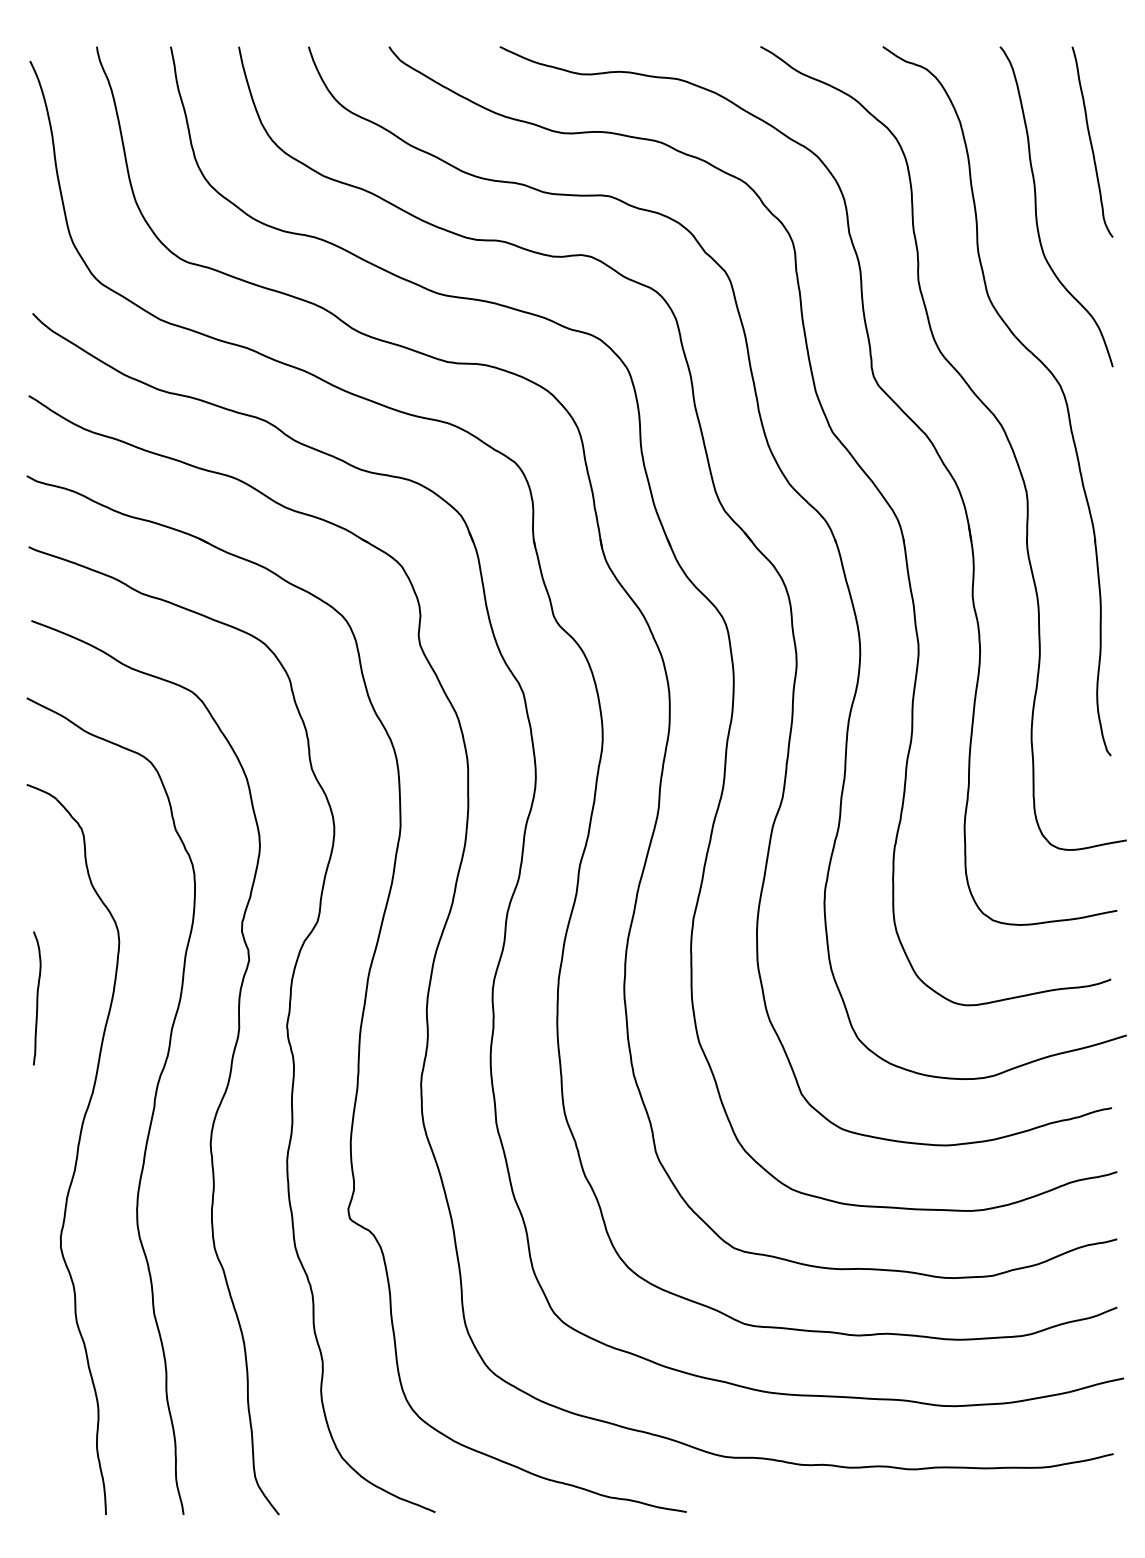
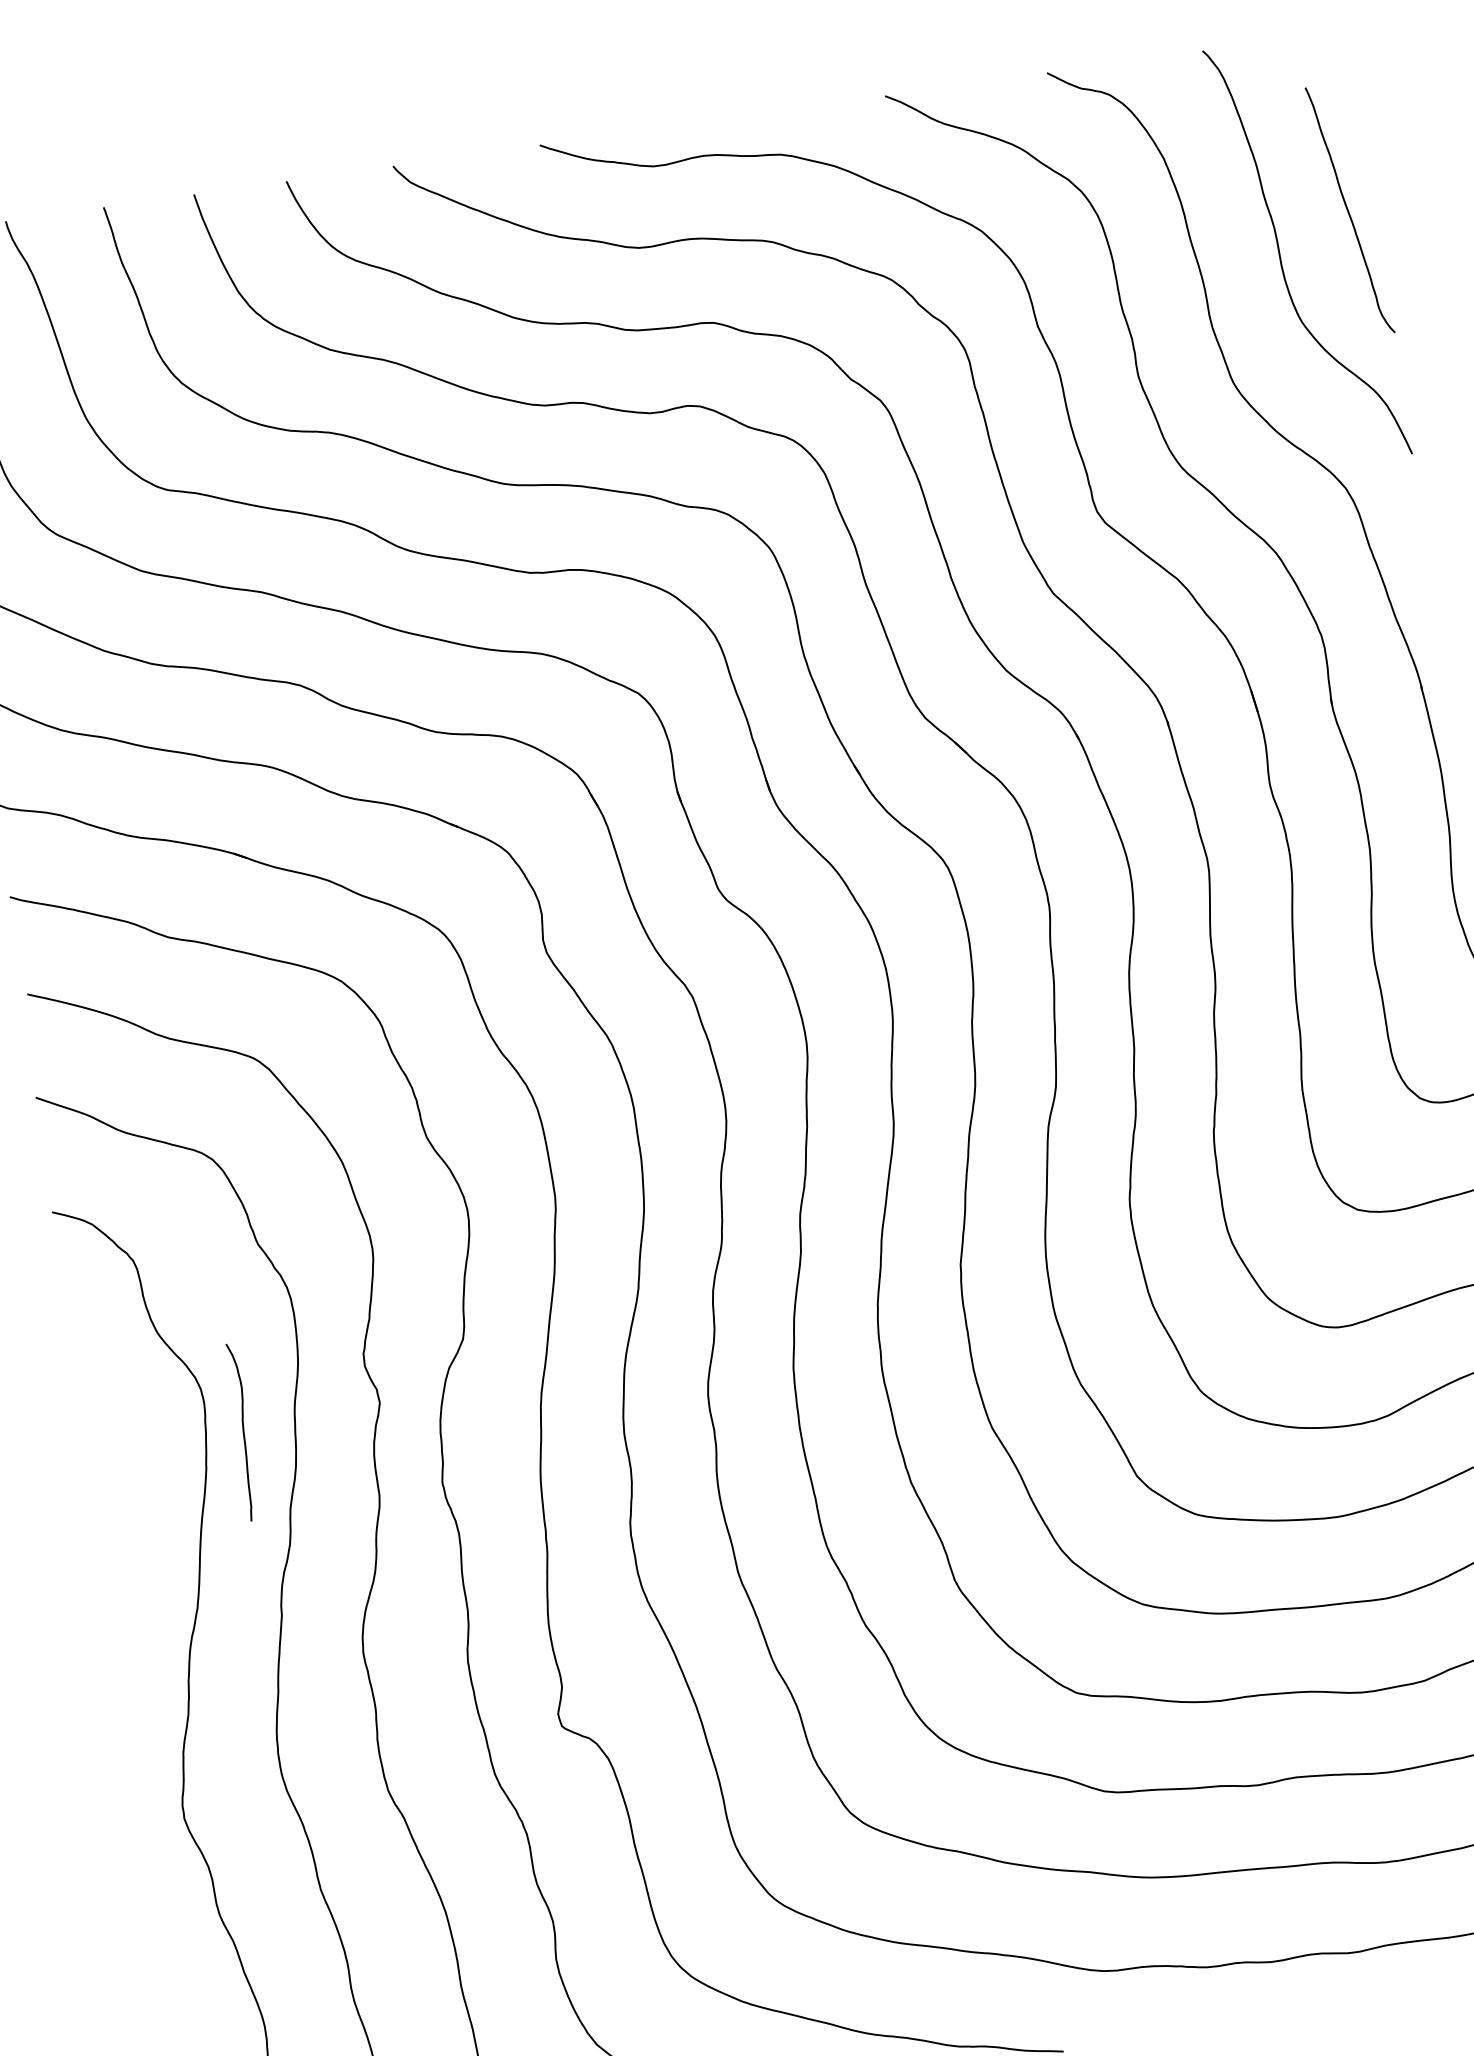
curve: (1091, 141) -> (1348, 209), moved
curve: (37, 998) -> (243, 1432), moved

